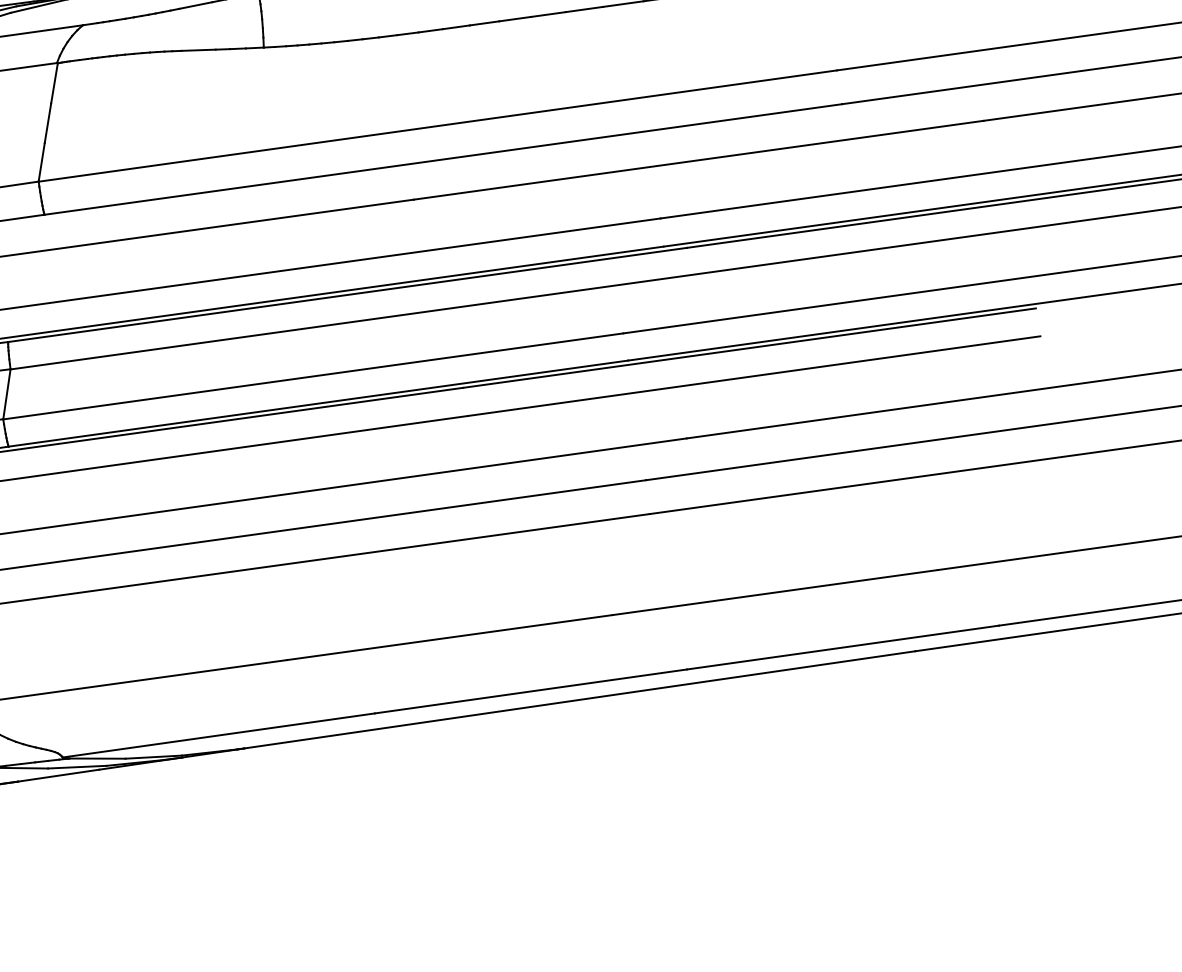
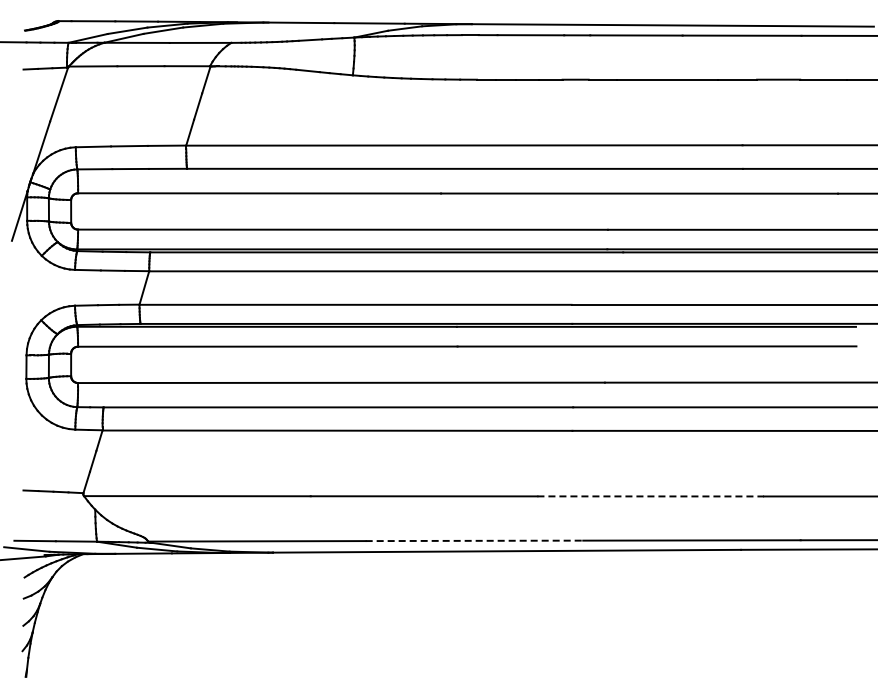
line: (776, 592) -> (651, 496), solid -> dashed
line: (530, 690) -> (474, 540), solid -> dashed

